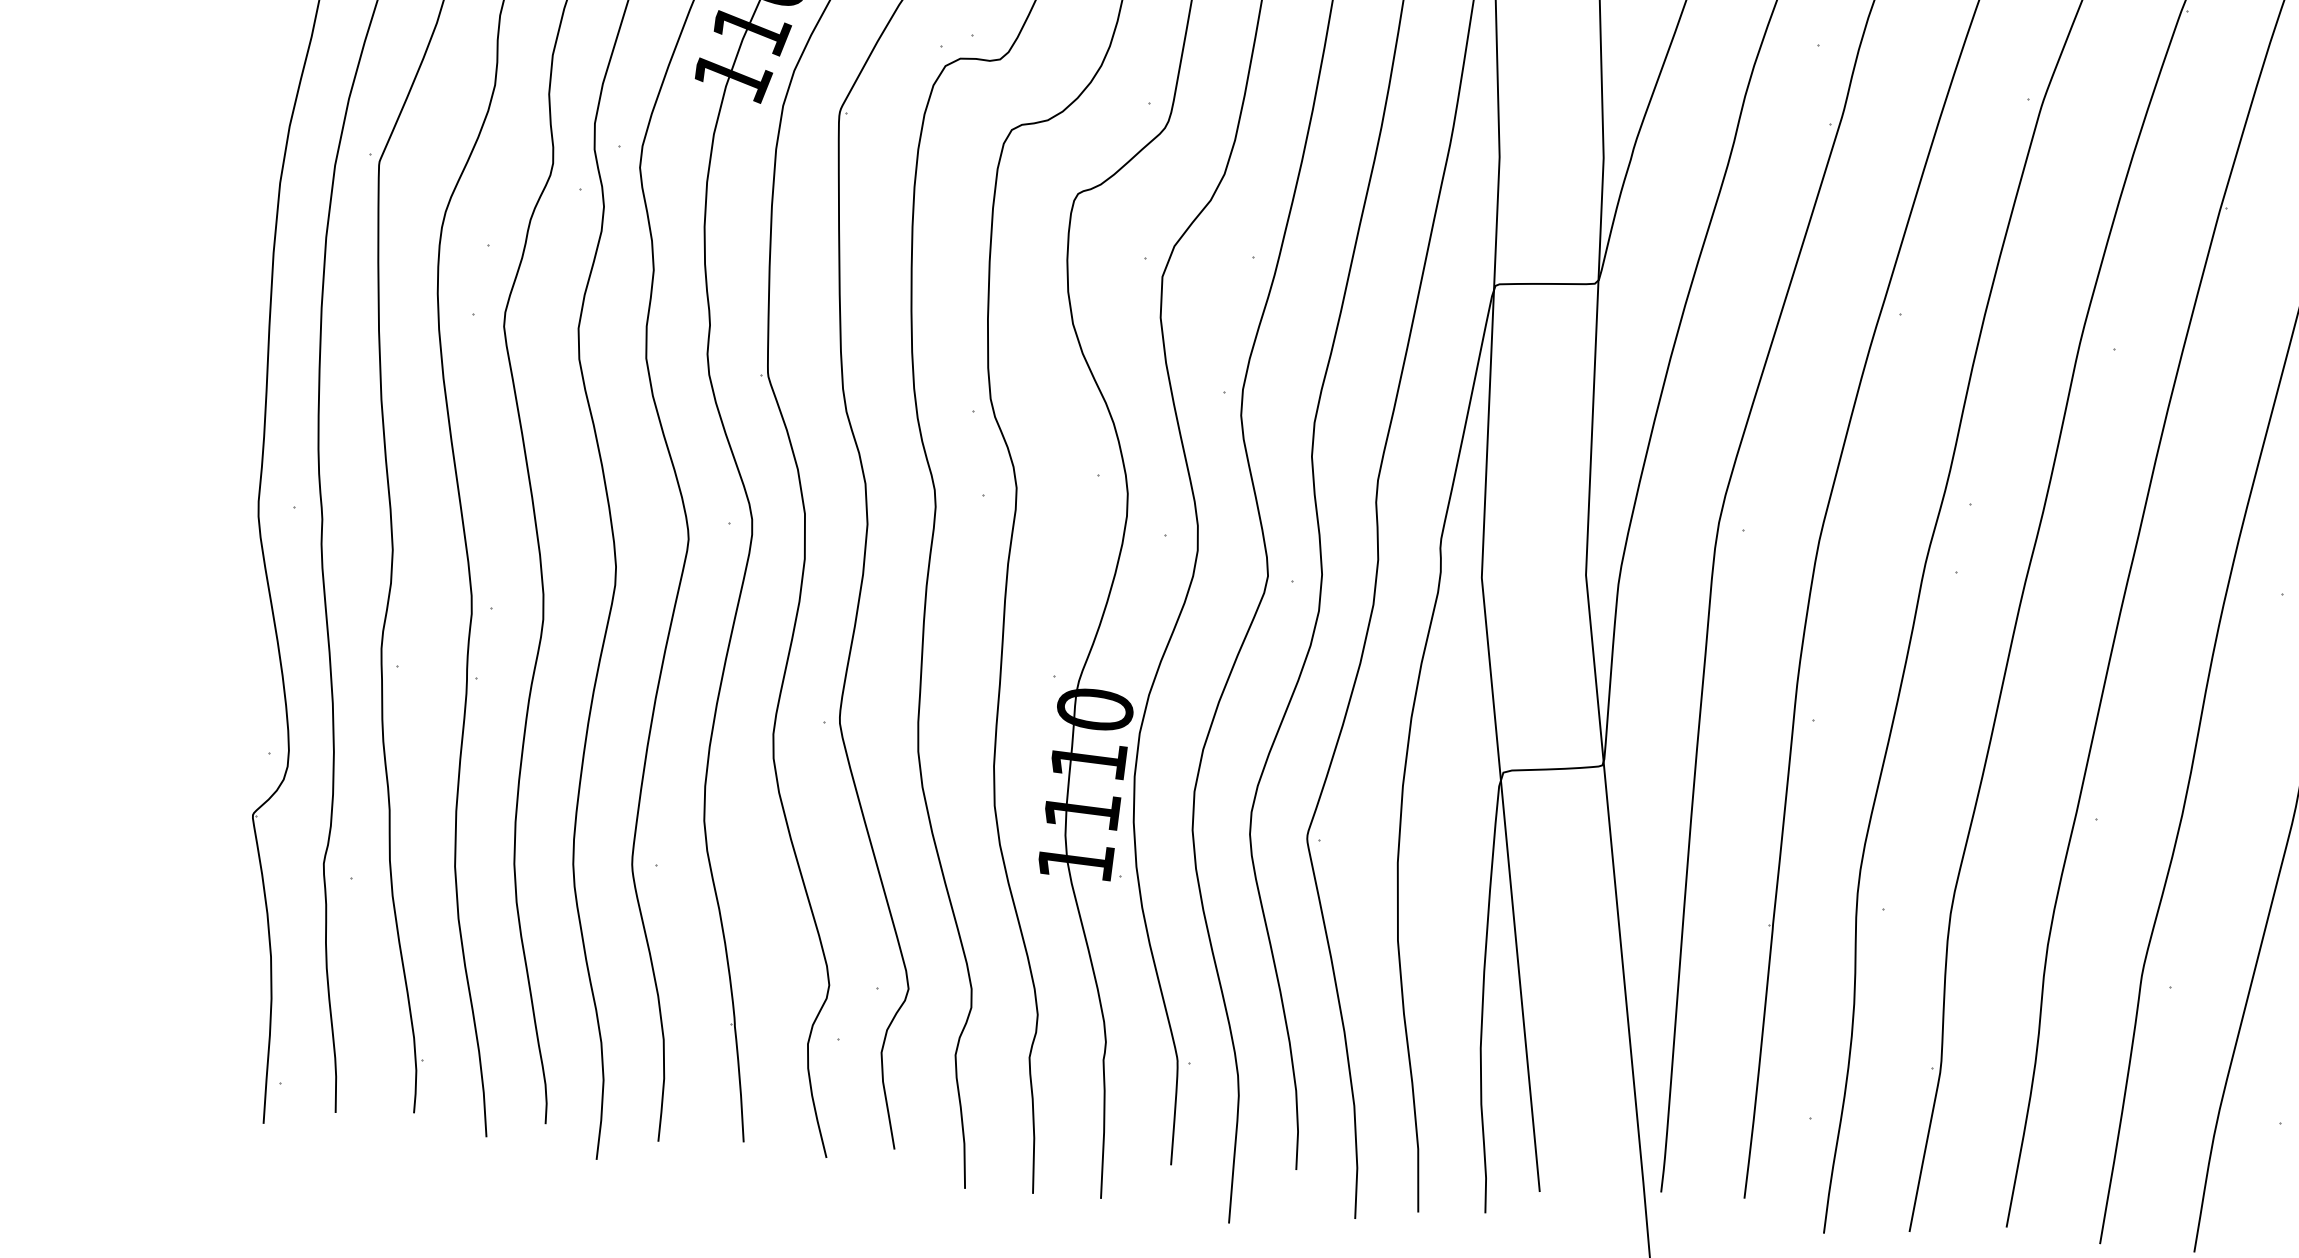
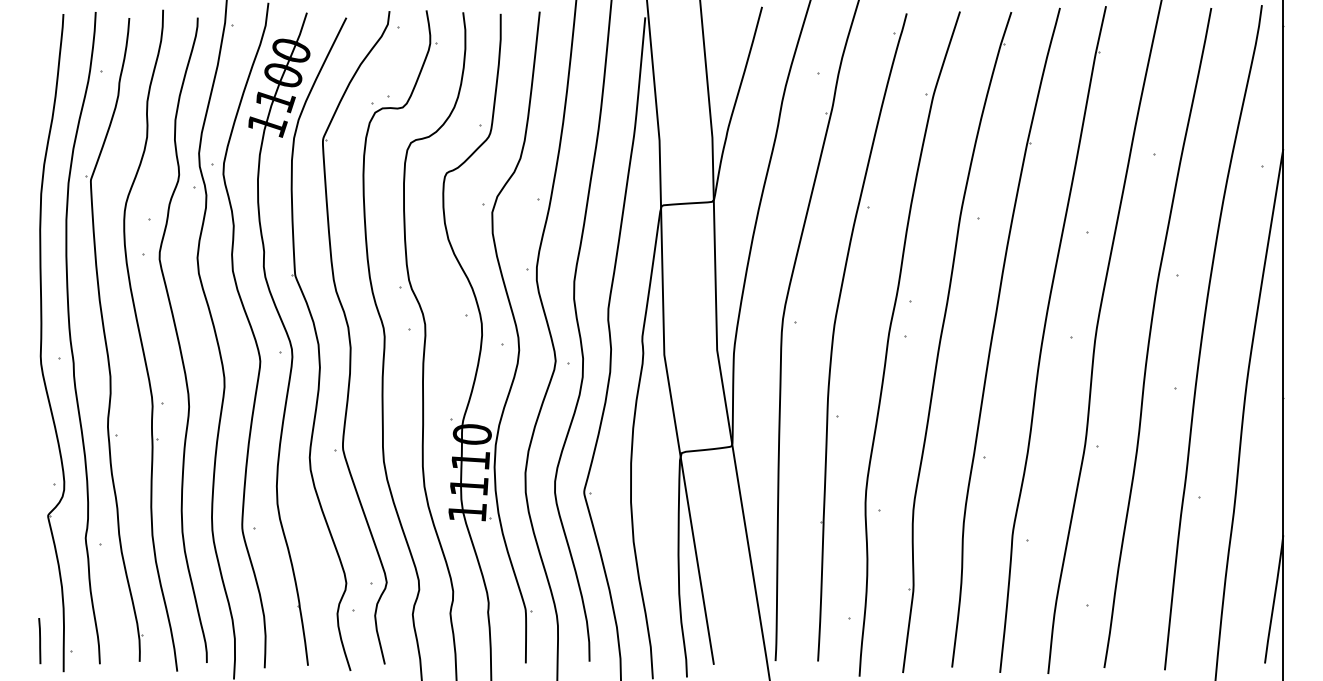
line: (220, 1060) -> (39, 641), added

